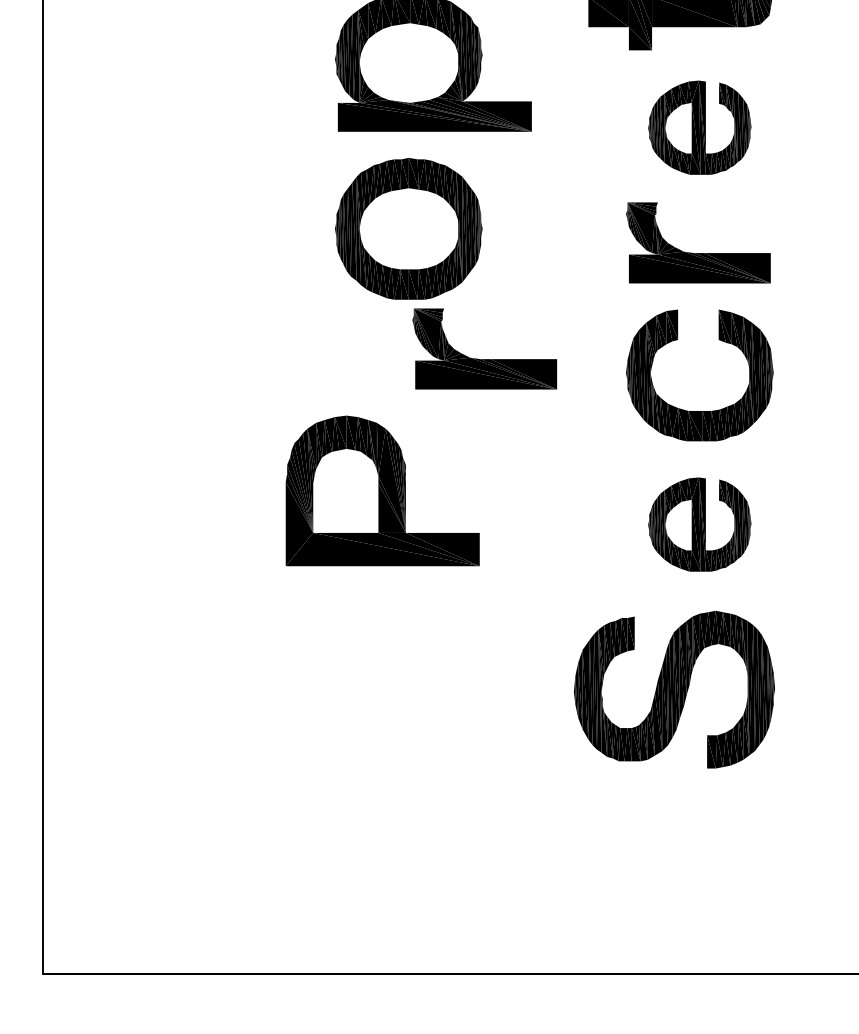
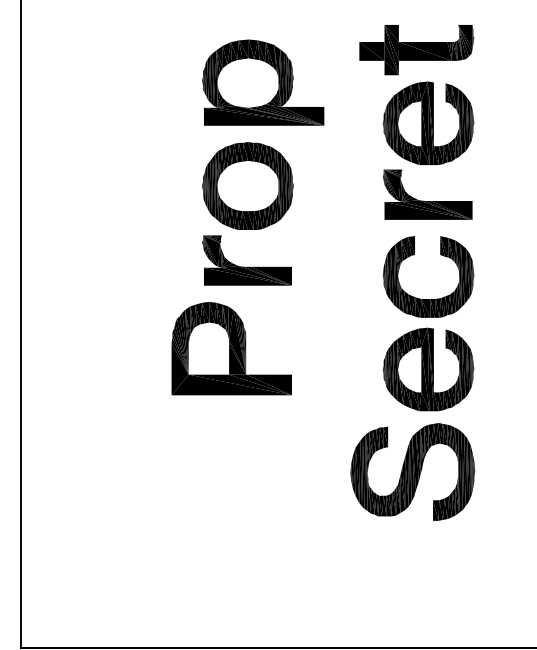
part: (699, 126) -> (428, 122), size x1.43
part: (483, 348) -> (246, 260), moved
part: (699, 524) -> (428, 369), size x1.43

